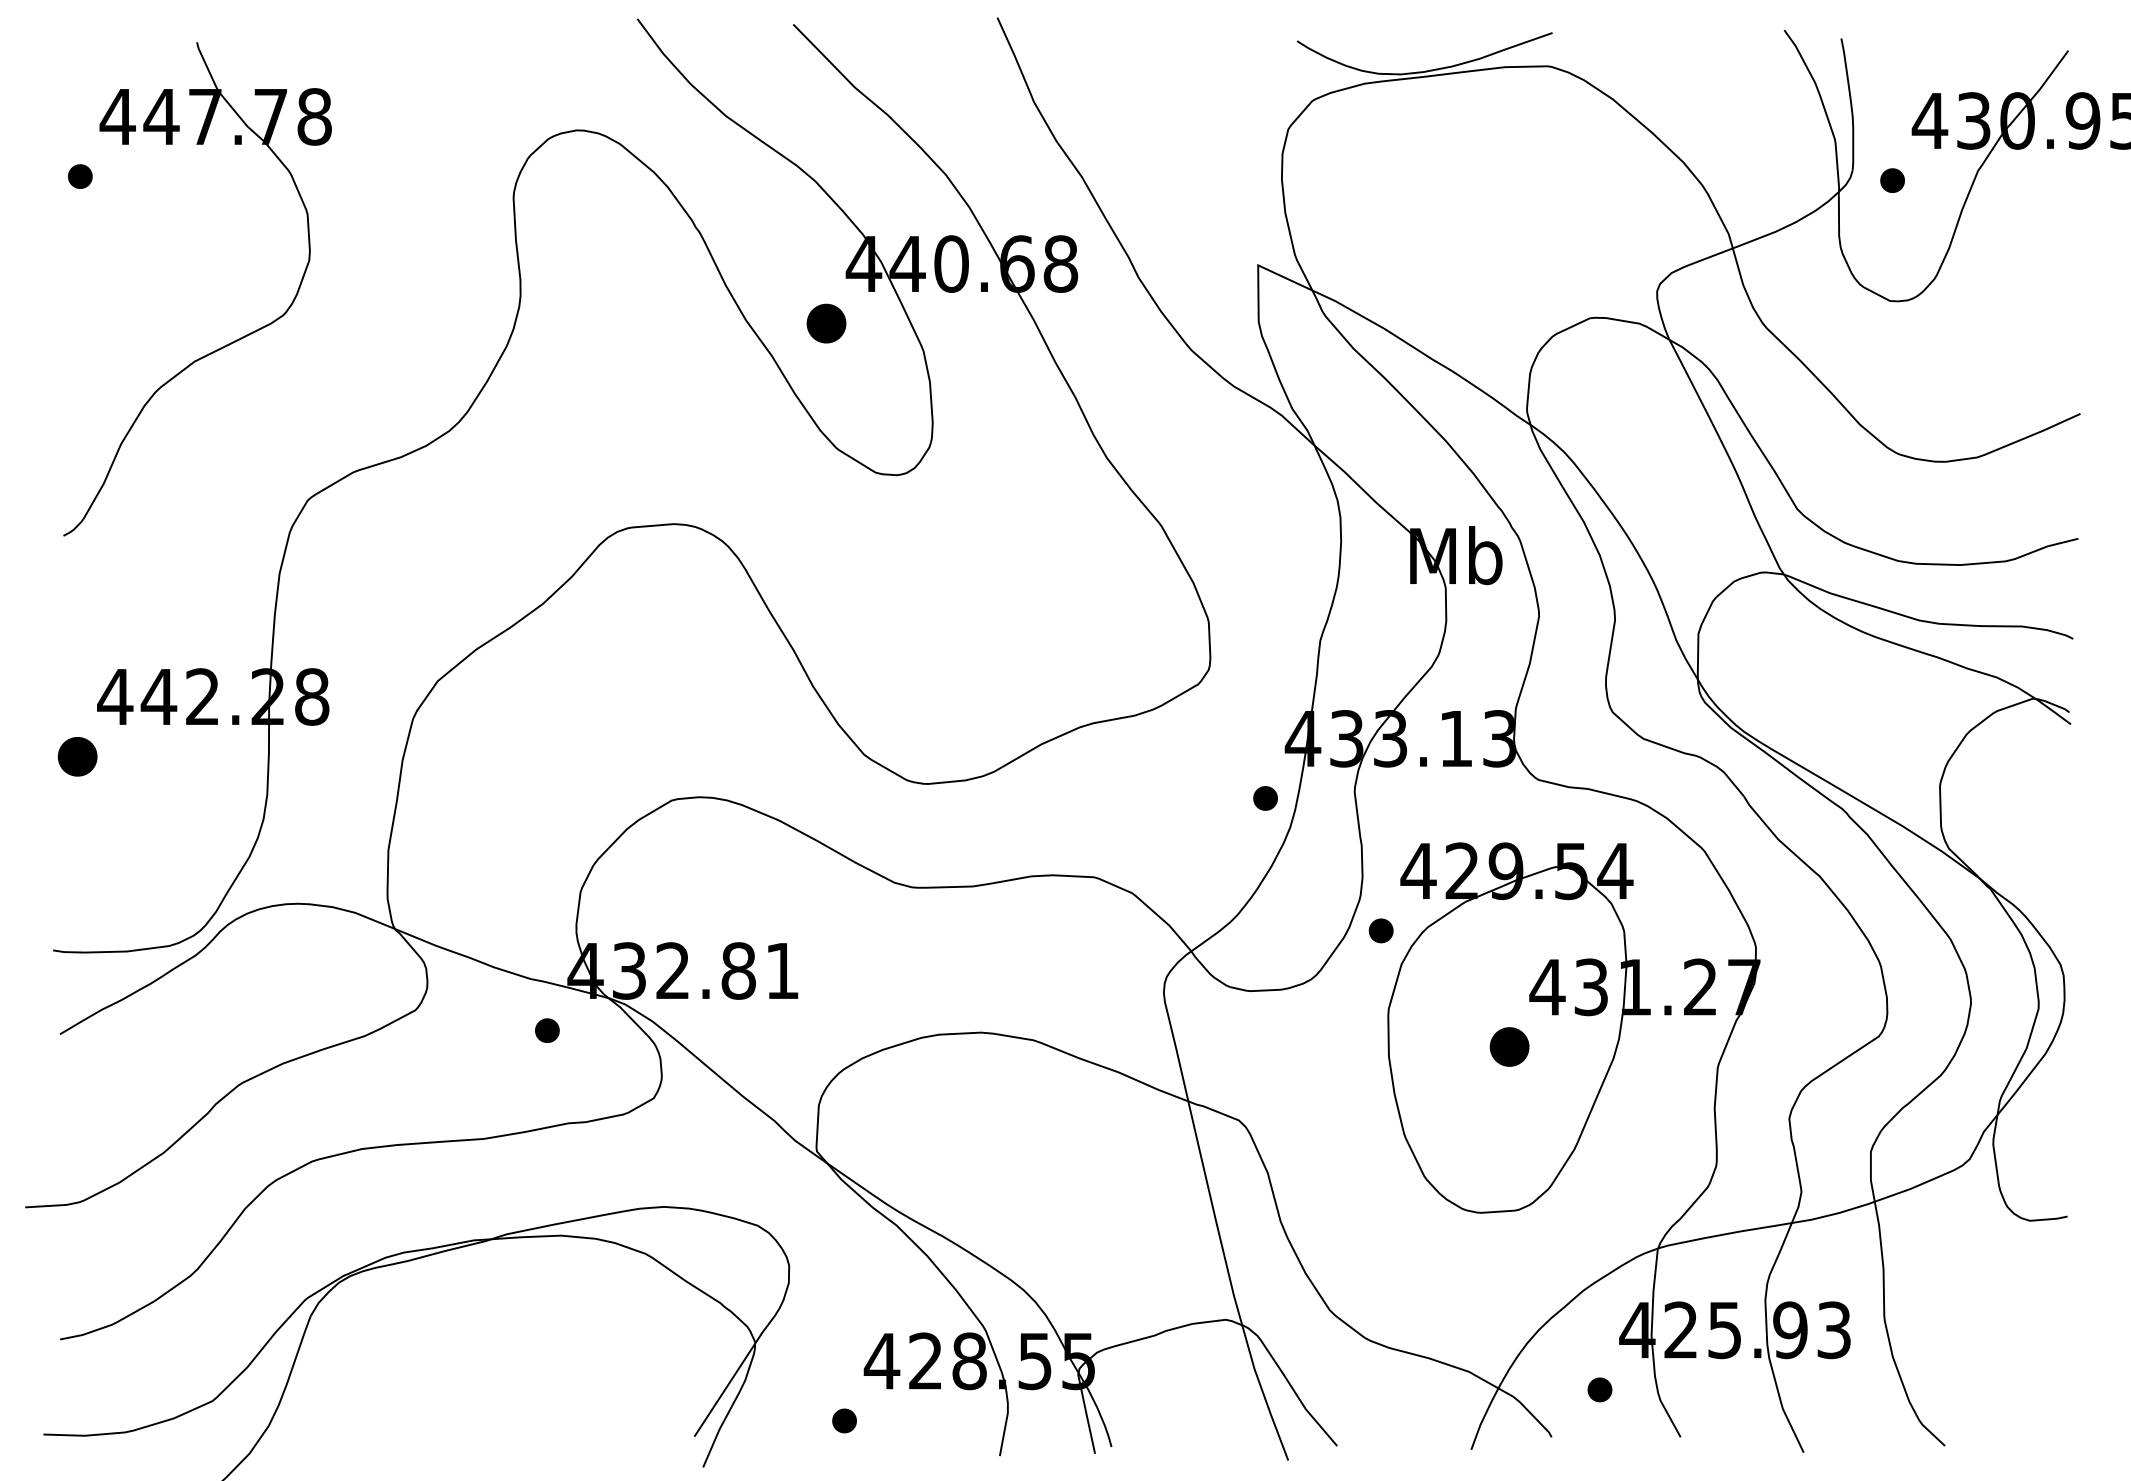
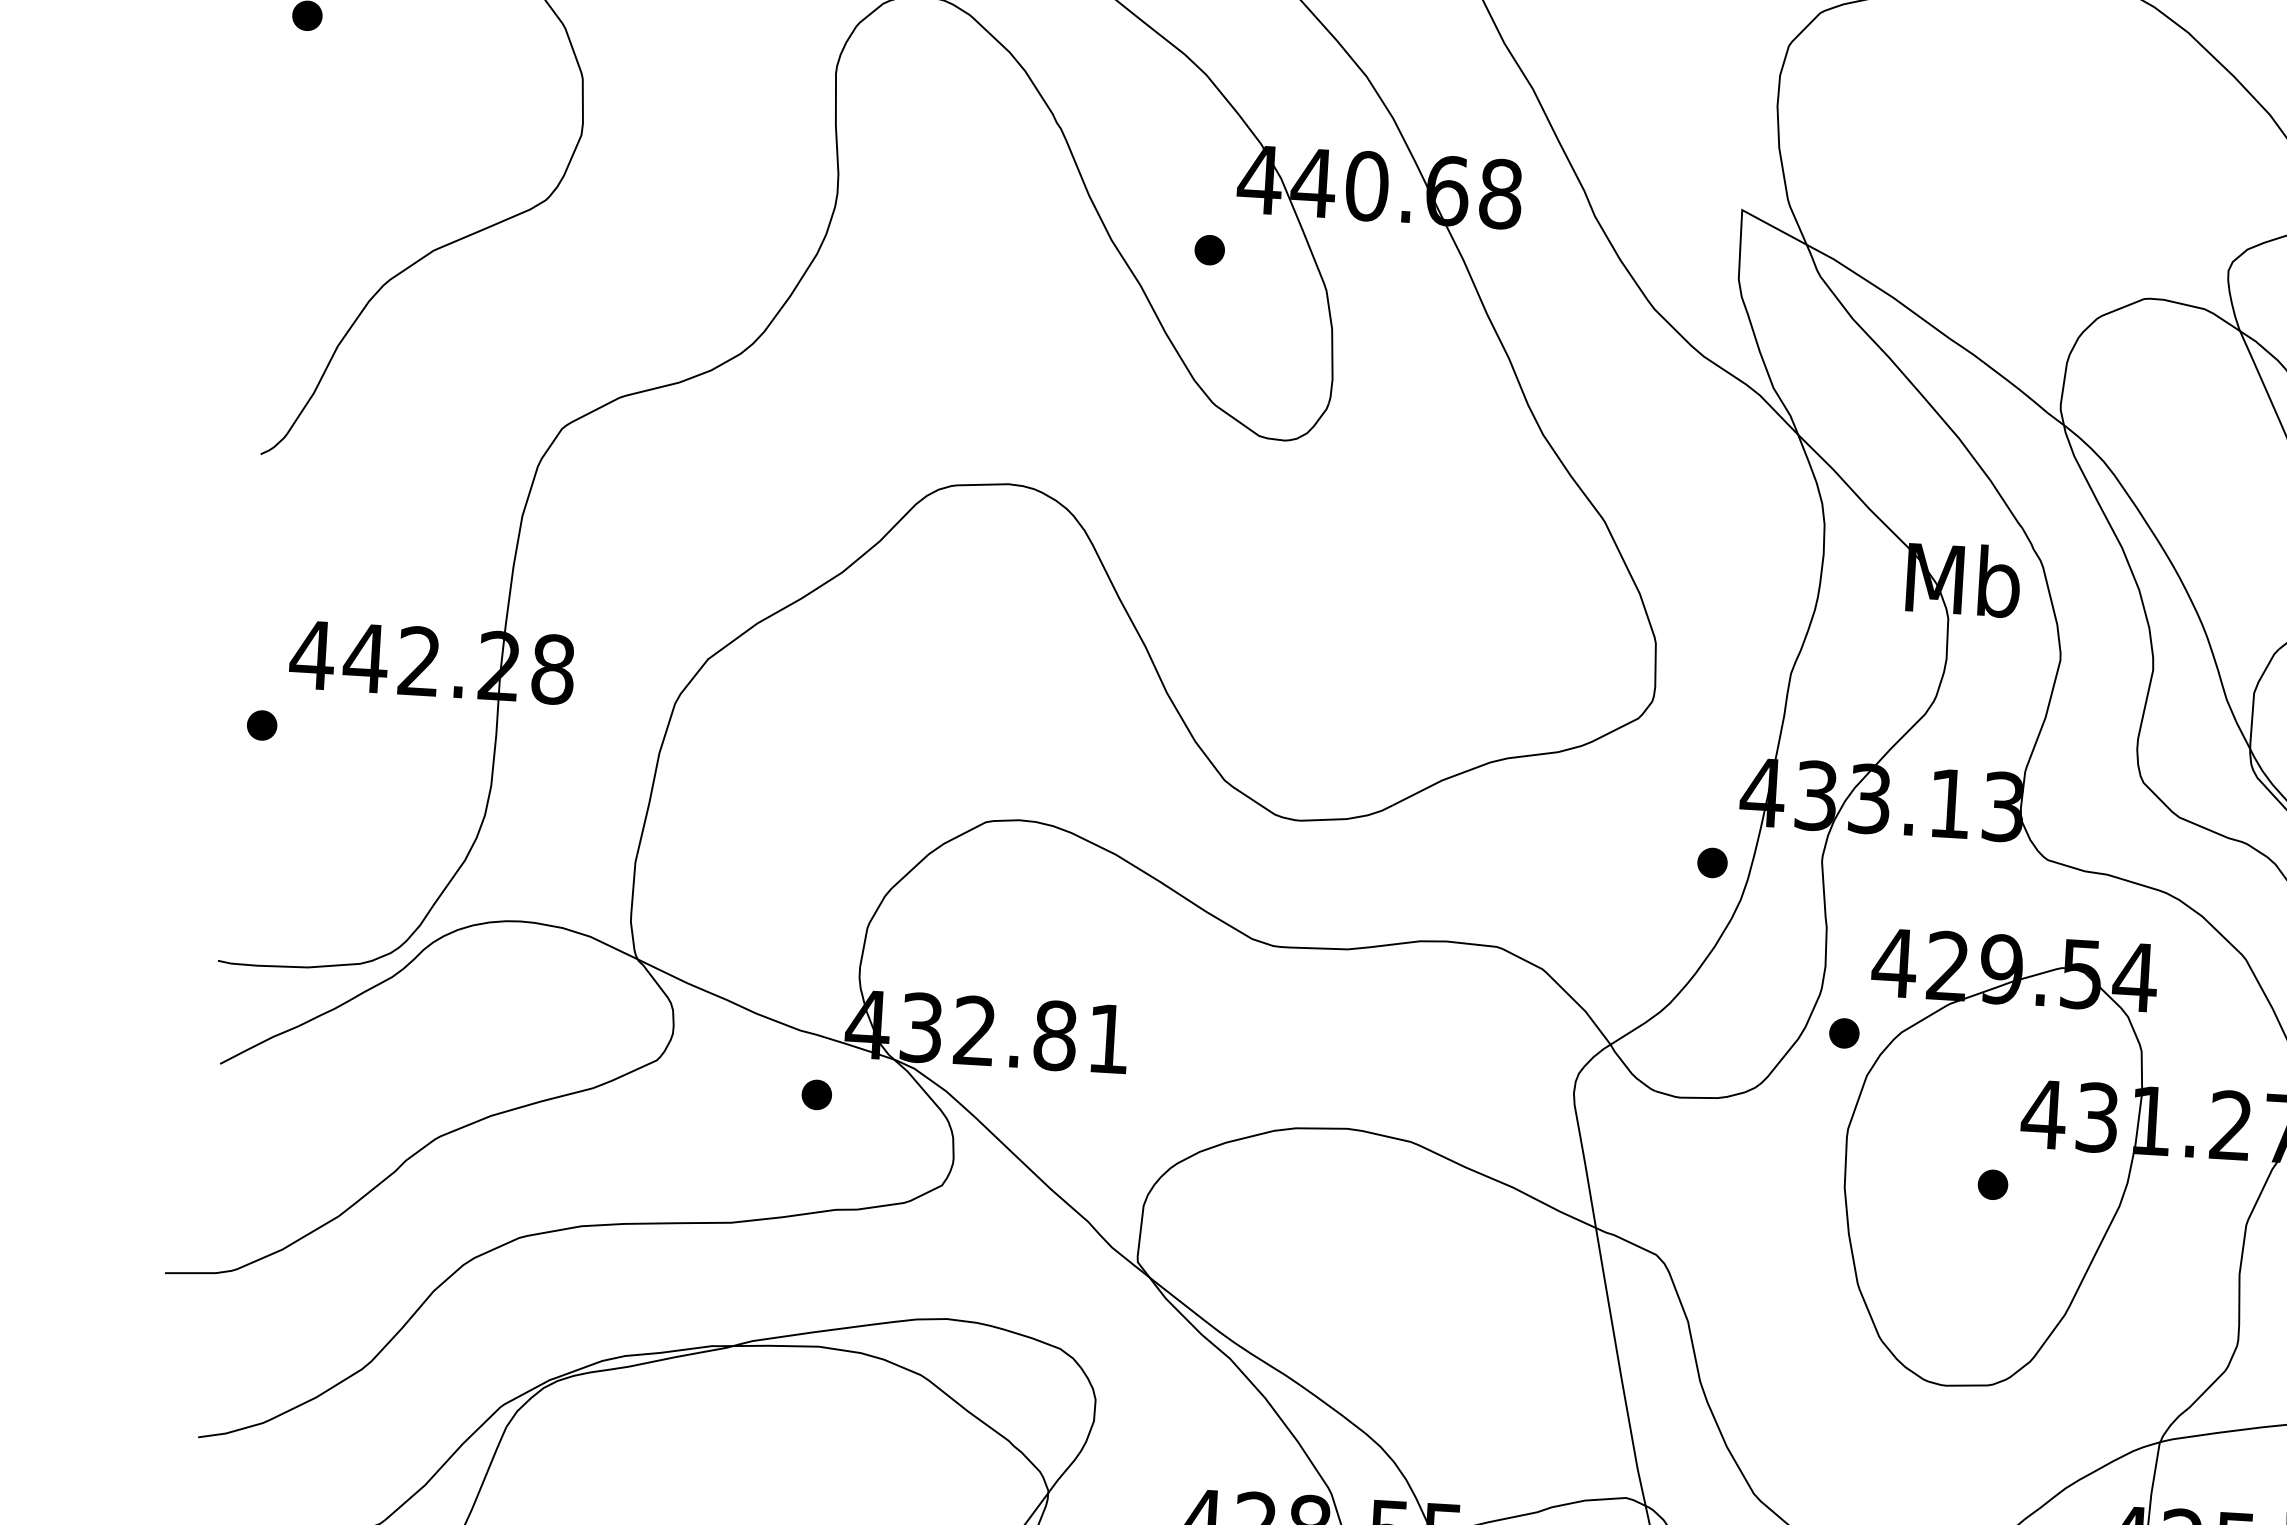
part: (826, 323) -> (1209, 249), size x0.62
part: (77, 756) -> (261, 725), size x0.62
part: (1509, 1046) -> (1992, 1184), size x0.62

